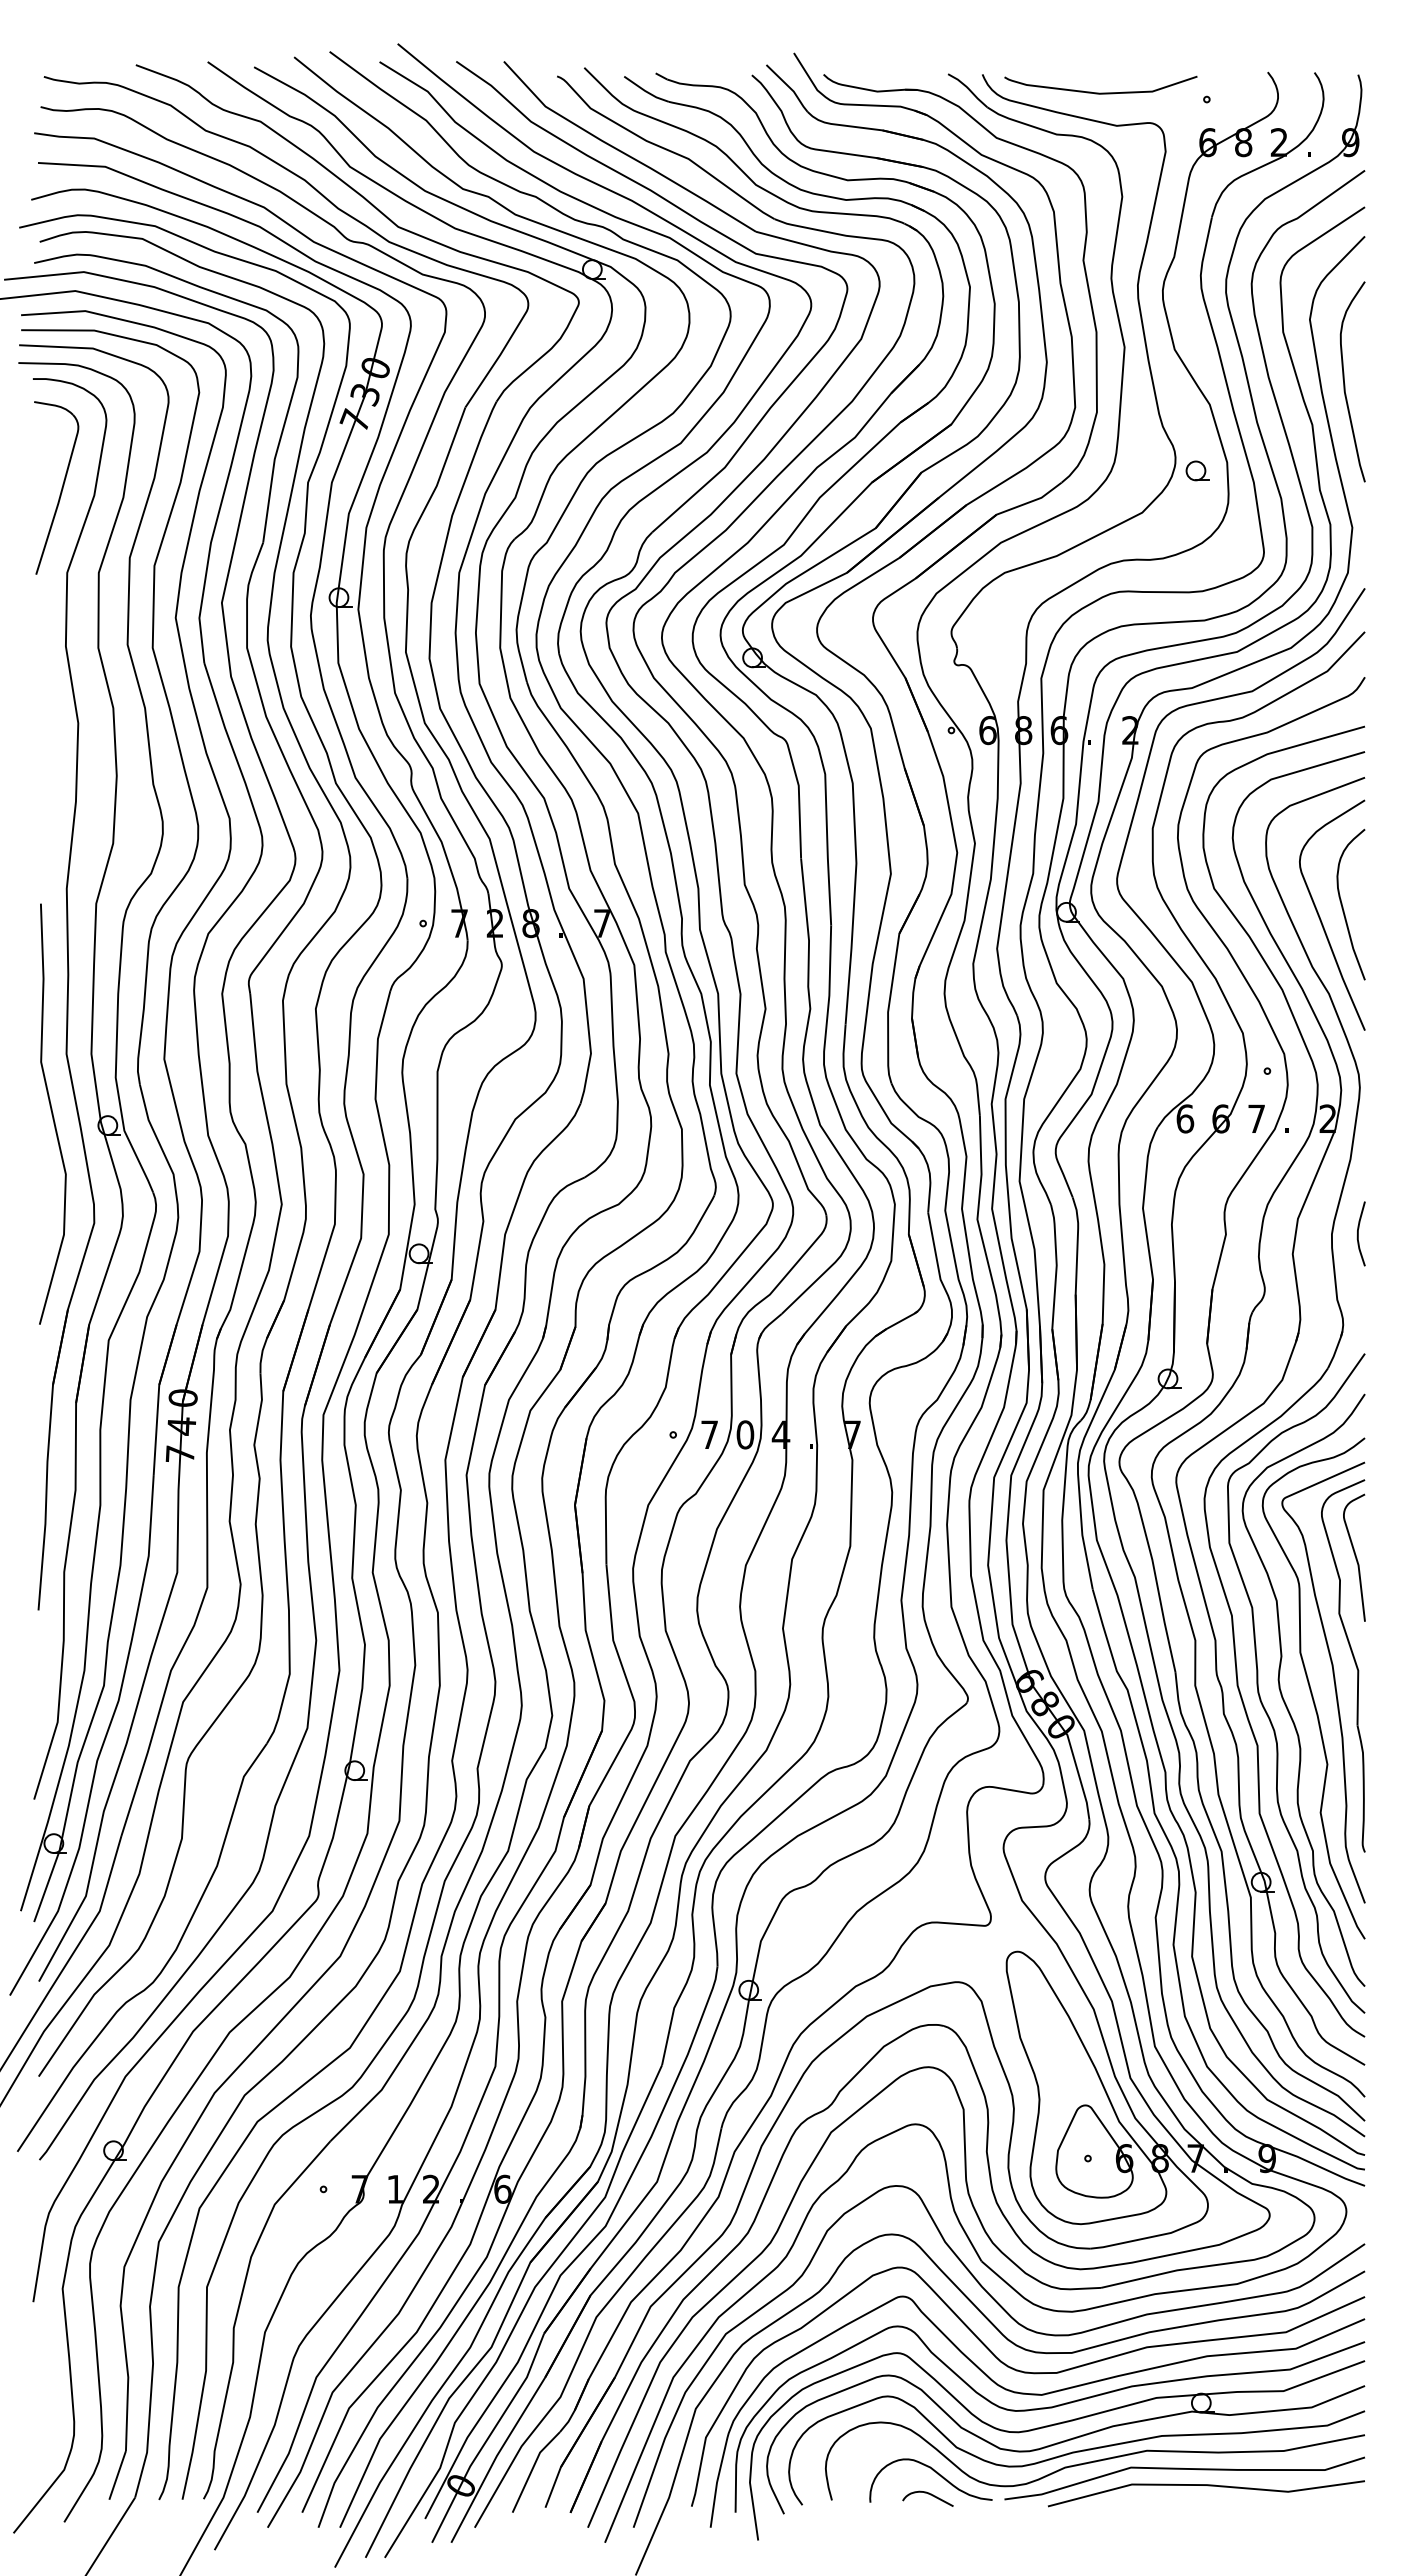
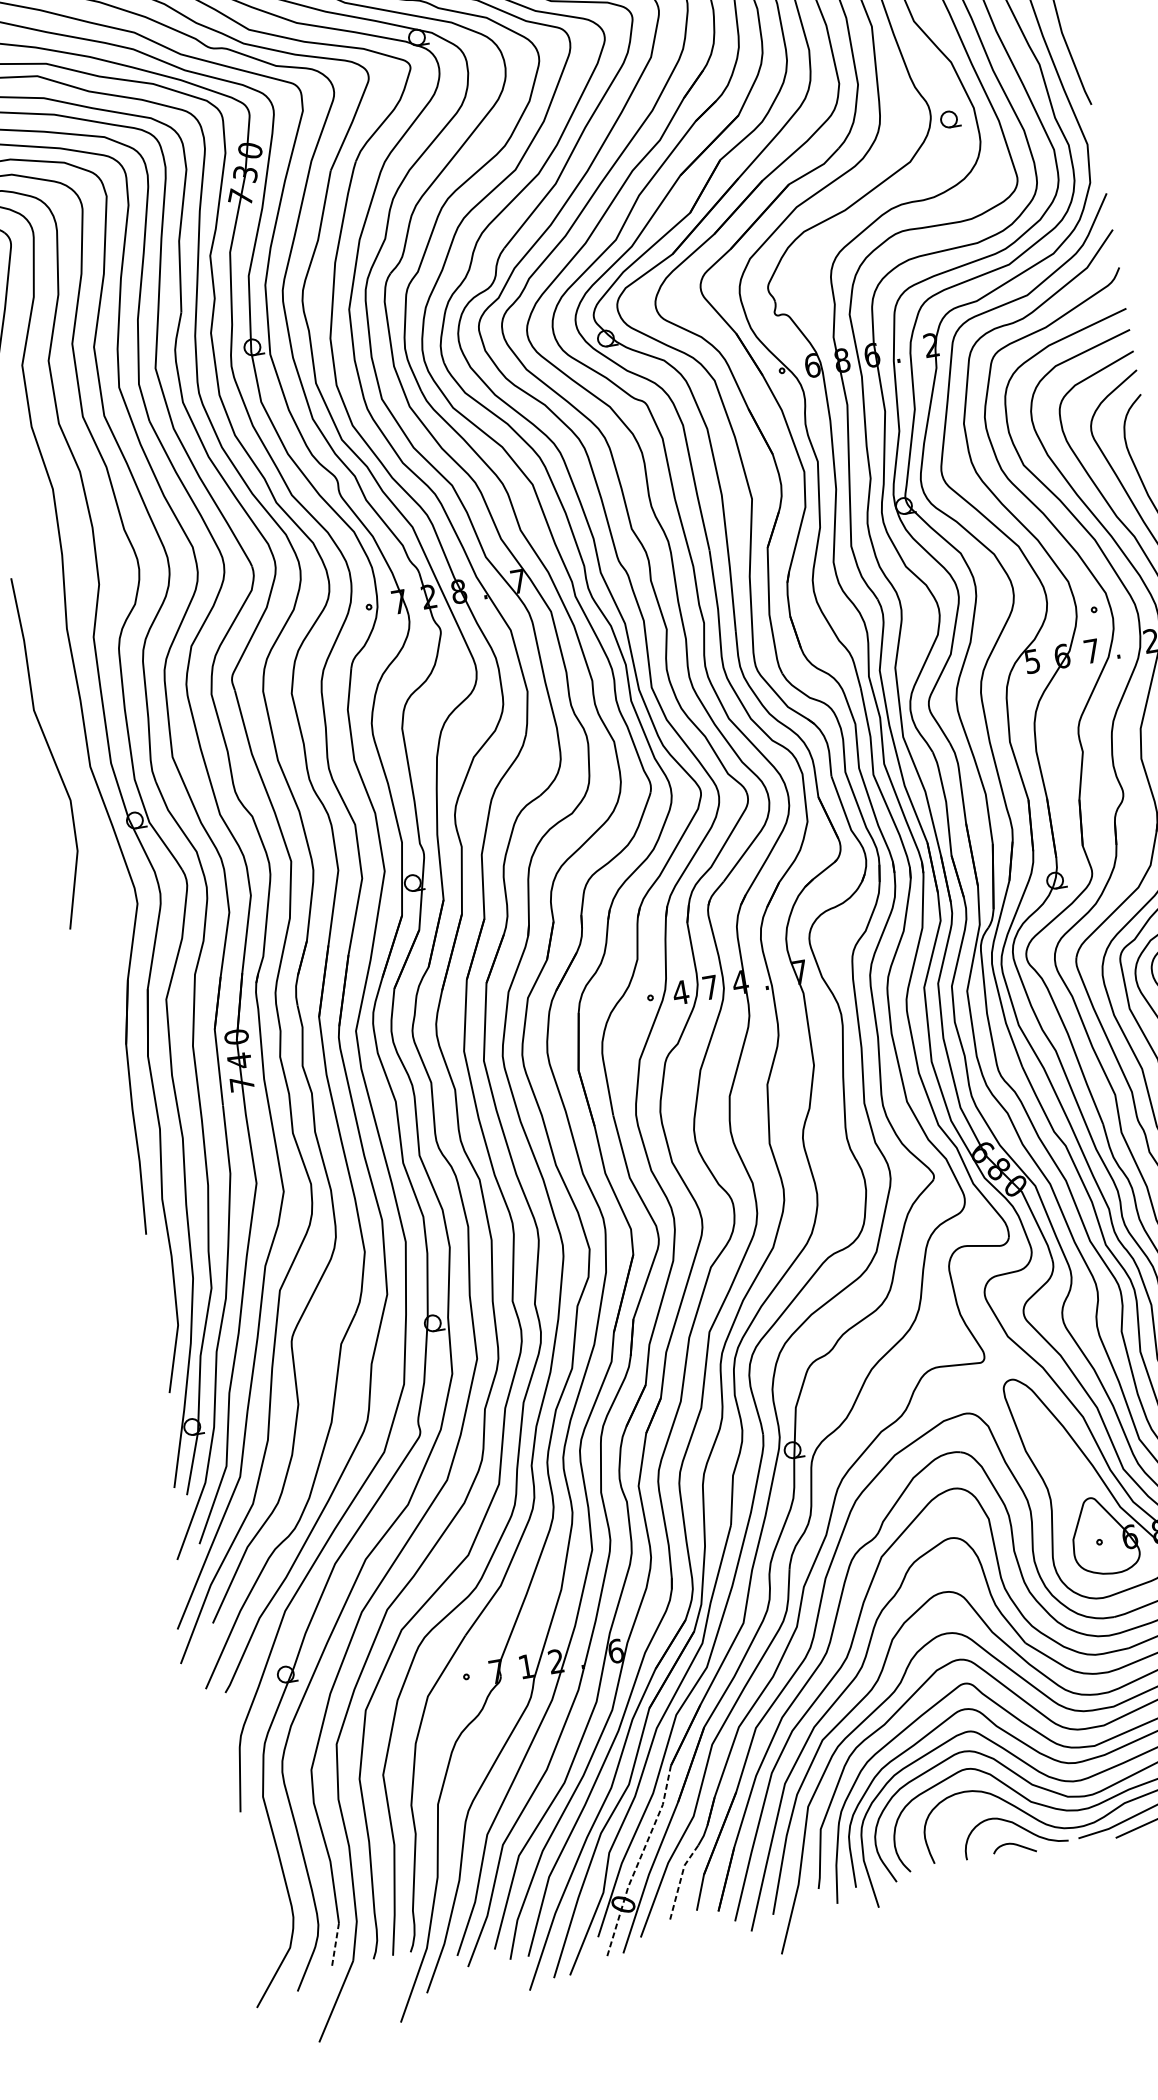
curve: (52, 1113) -> (50, 751), moved
text: (1185, 1118) -> (1032, 661), 6 -> 5
text: (709, 1434) -> (680, 992), 7 -> 4
text: (745, 1434) -> (710, 987), 0 -> 7
line: (488, 2437) -> (639, 1860), solid -> dashed
line: (532, 2469) -> (680, 1880), solid -> dashed
line: (117, 2475) -> (335, 1944), solid -> dashed

